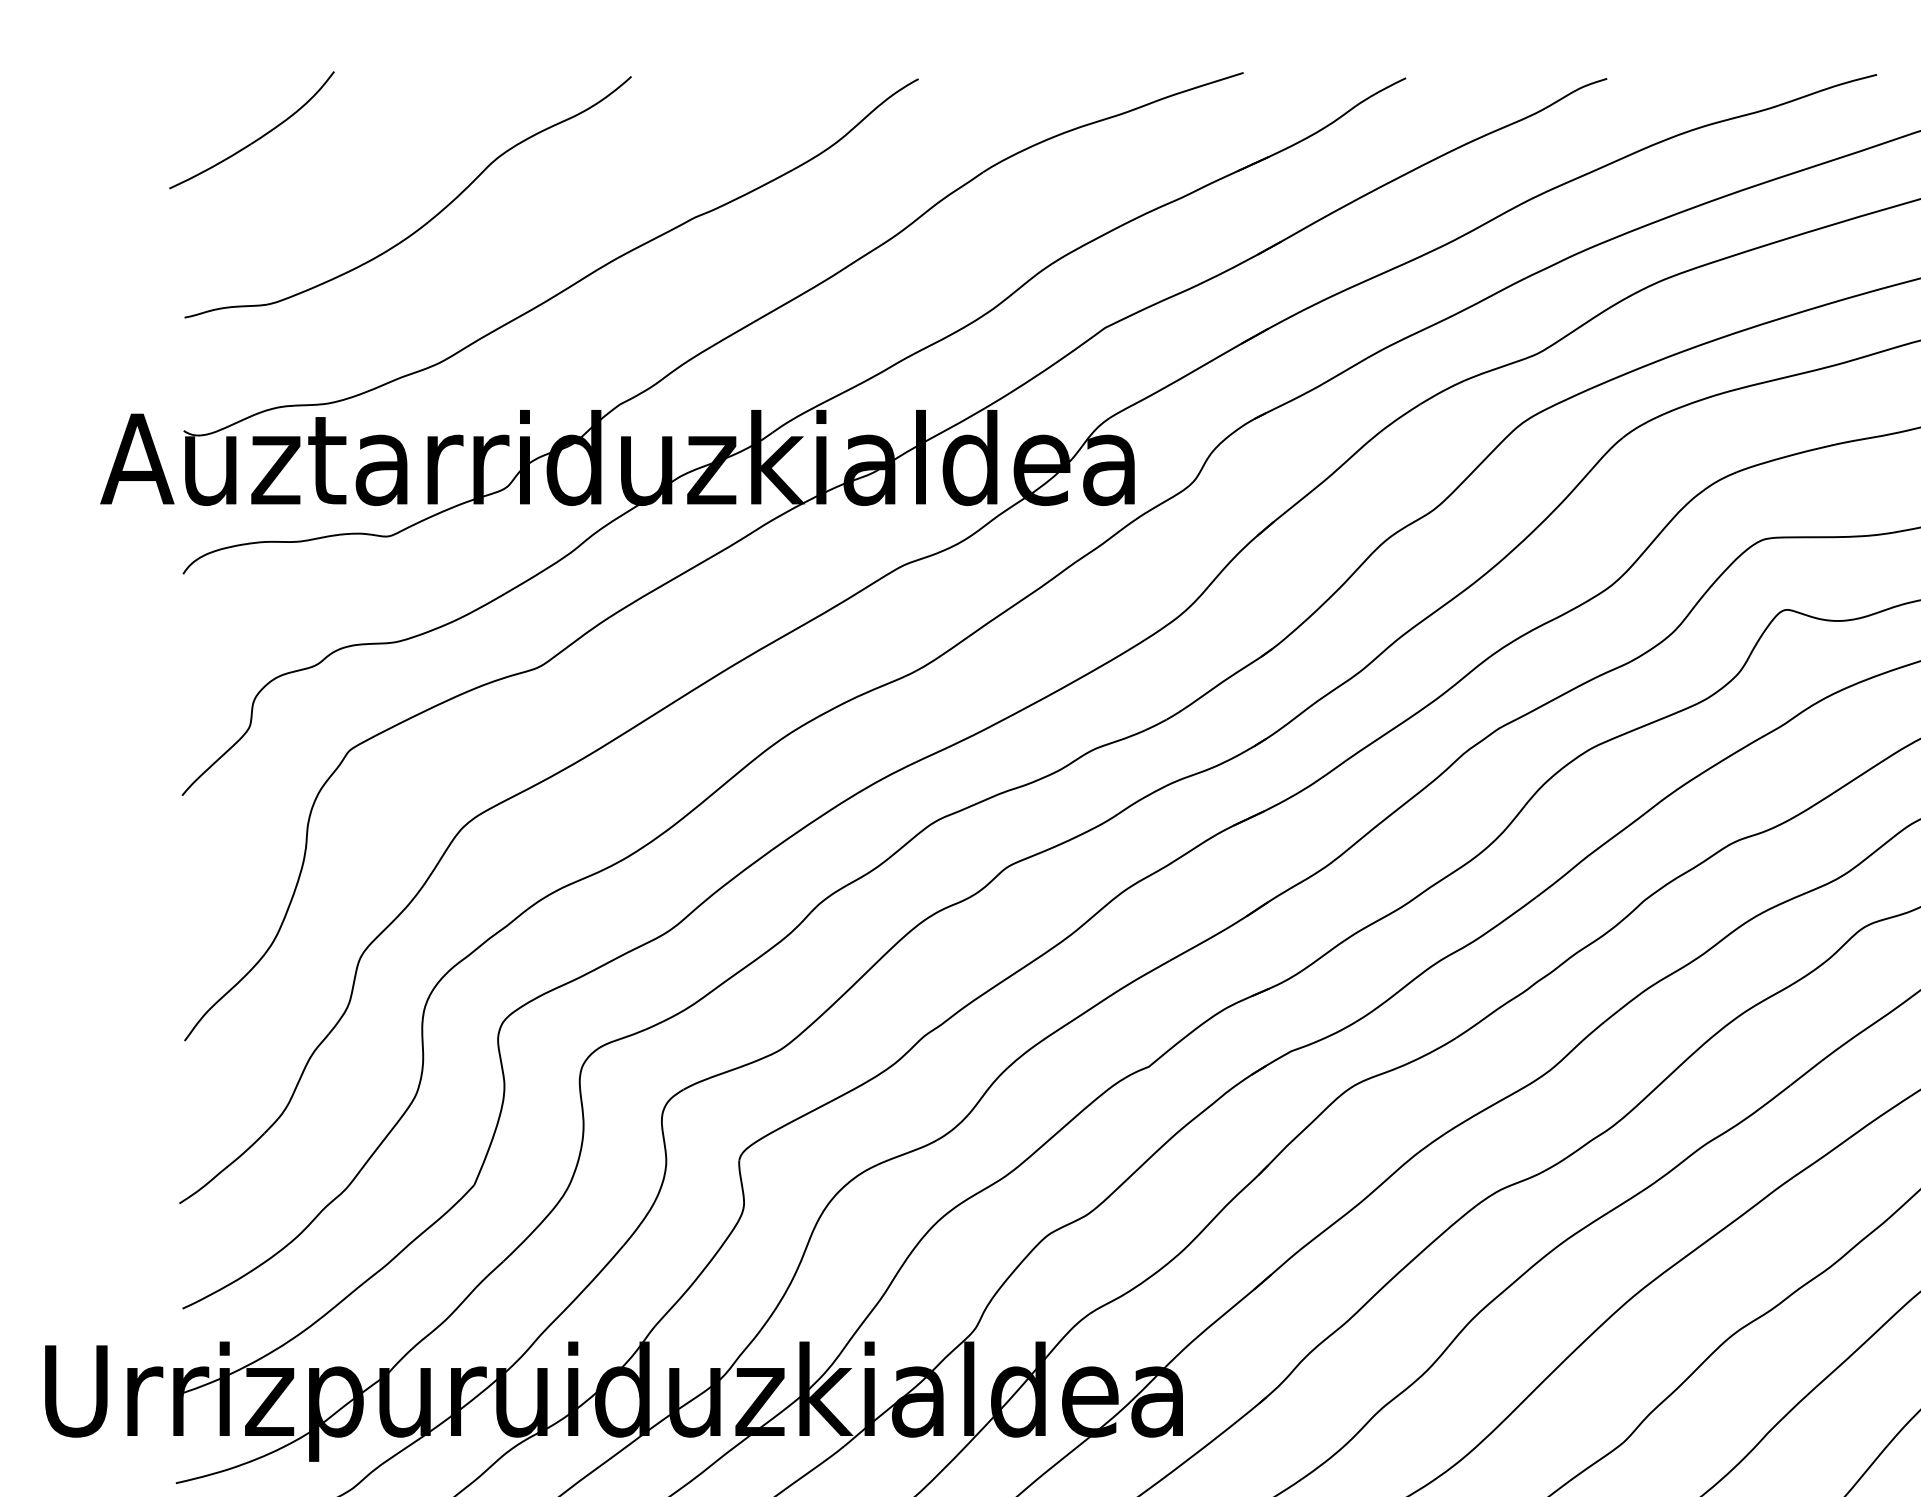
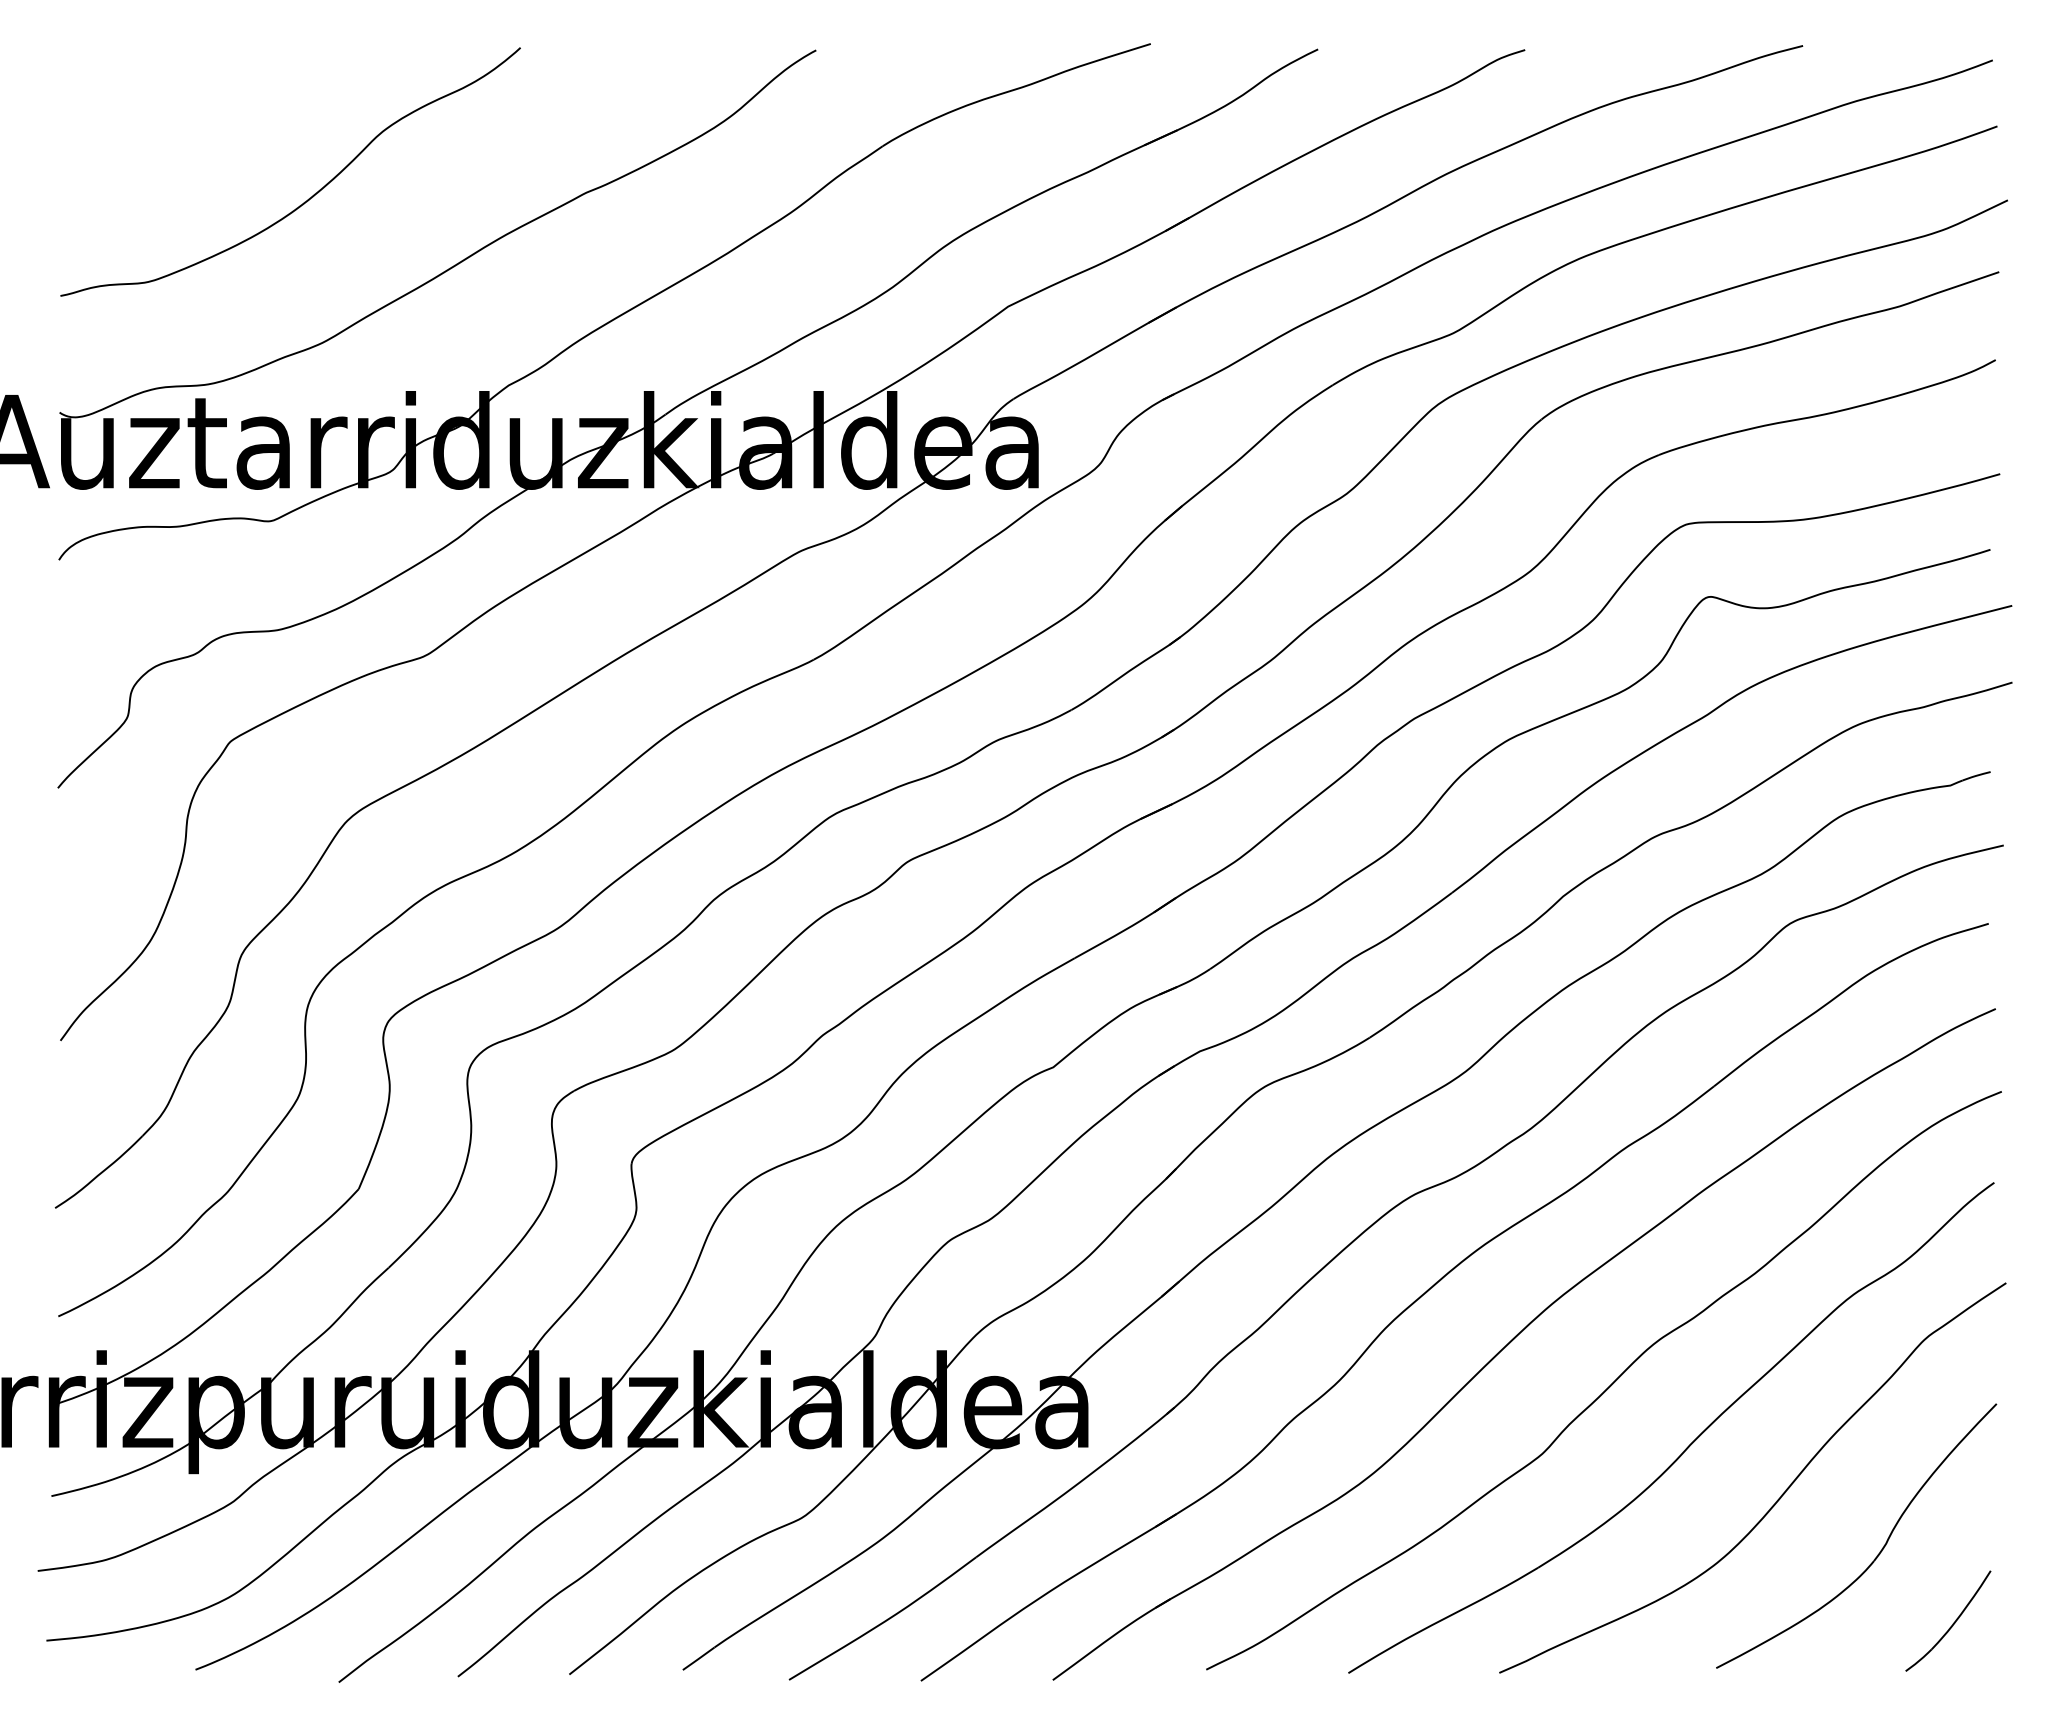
part: (257, 138) -> (135, 111), removed

